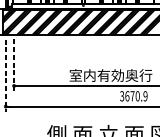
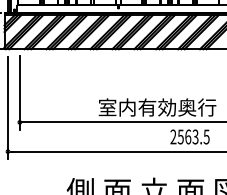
line: (13, 64) -> (19, 92), dashed -> solid
line: (5, 76) -> (7, 108), dashed -> solid
text: (133, 95) -> (189, 136), 3670.9 -> 2563.5

